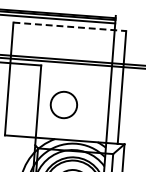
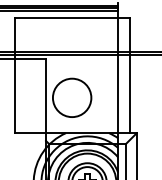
line: (70, 27) -> (72, 18), dashed -> solid
circle: (63, 104) -> (71, 97), size x1.43

